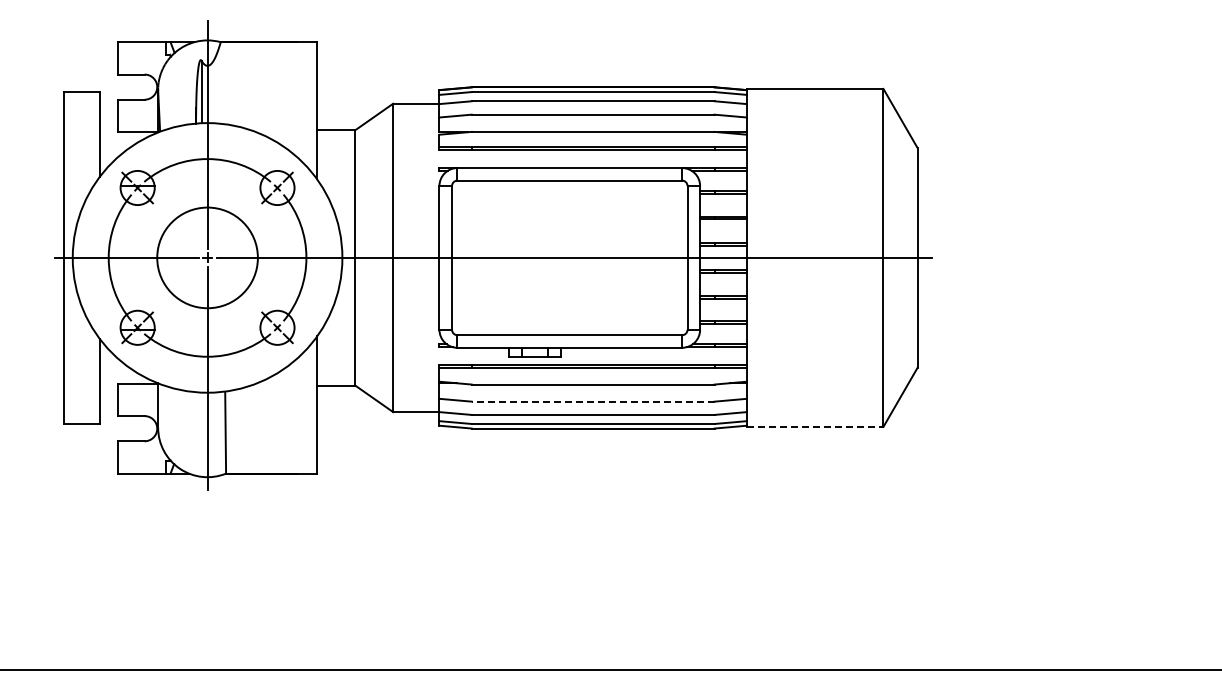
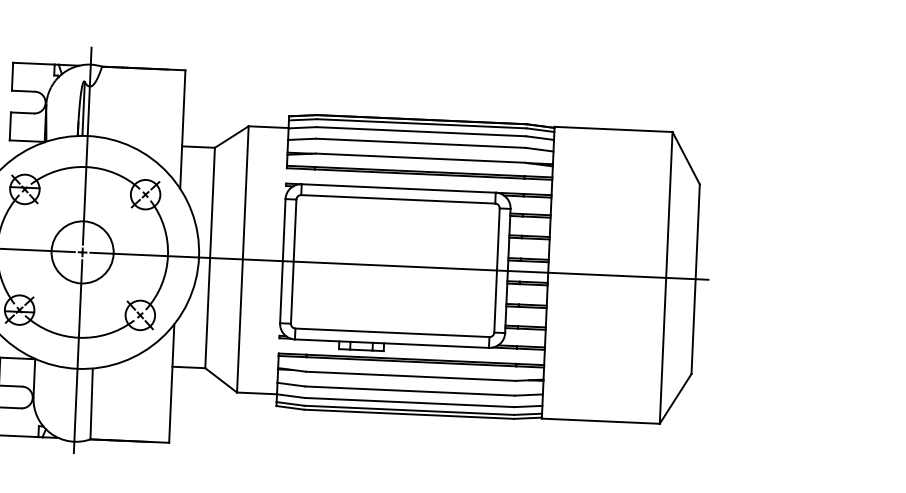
circle: (207, 257) -> (82, 252), size x0.71
line: (592, 401) -> (409, 390), dashed -> solid
line: (815, 426) -> (601, 420), dashed -> solid

